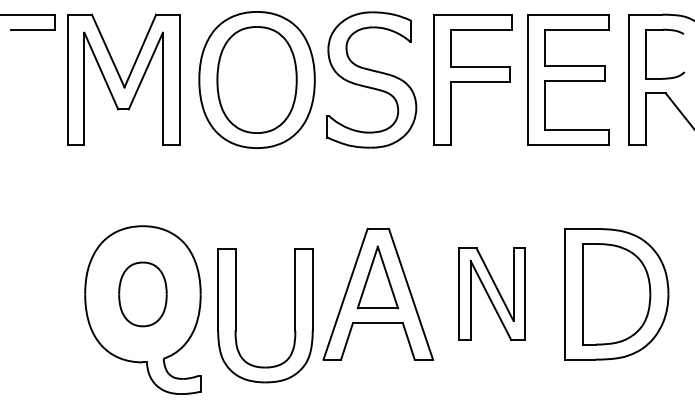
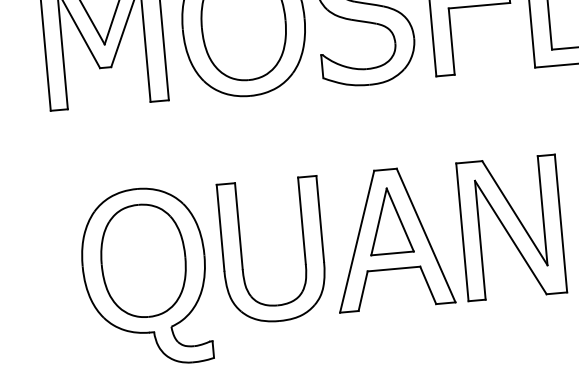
part: (491, 293) -> (510, 227), size x1.43
part: (142, 294) -> (143, 261), size x1.67
part: (236, 315) -> (242, 253), moved

